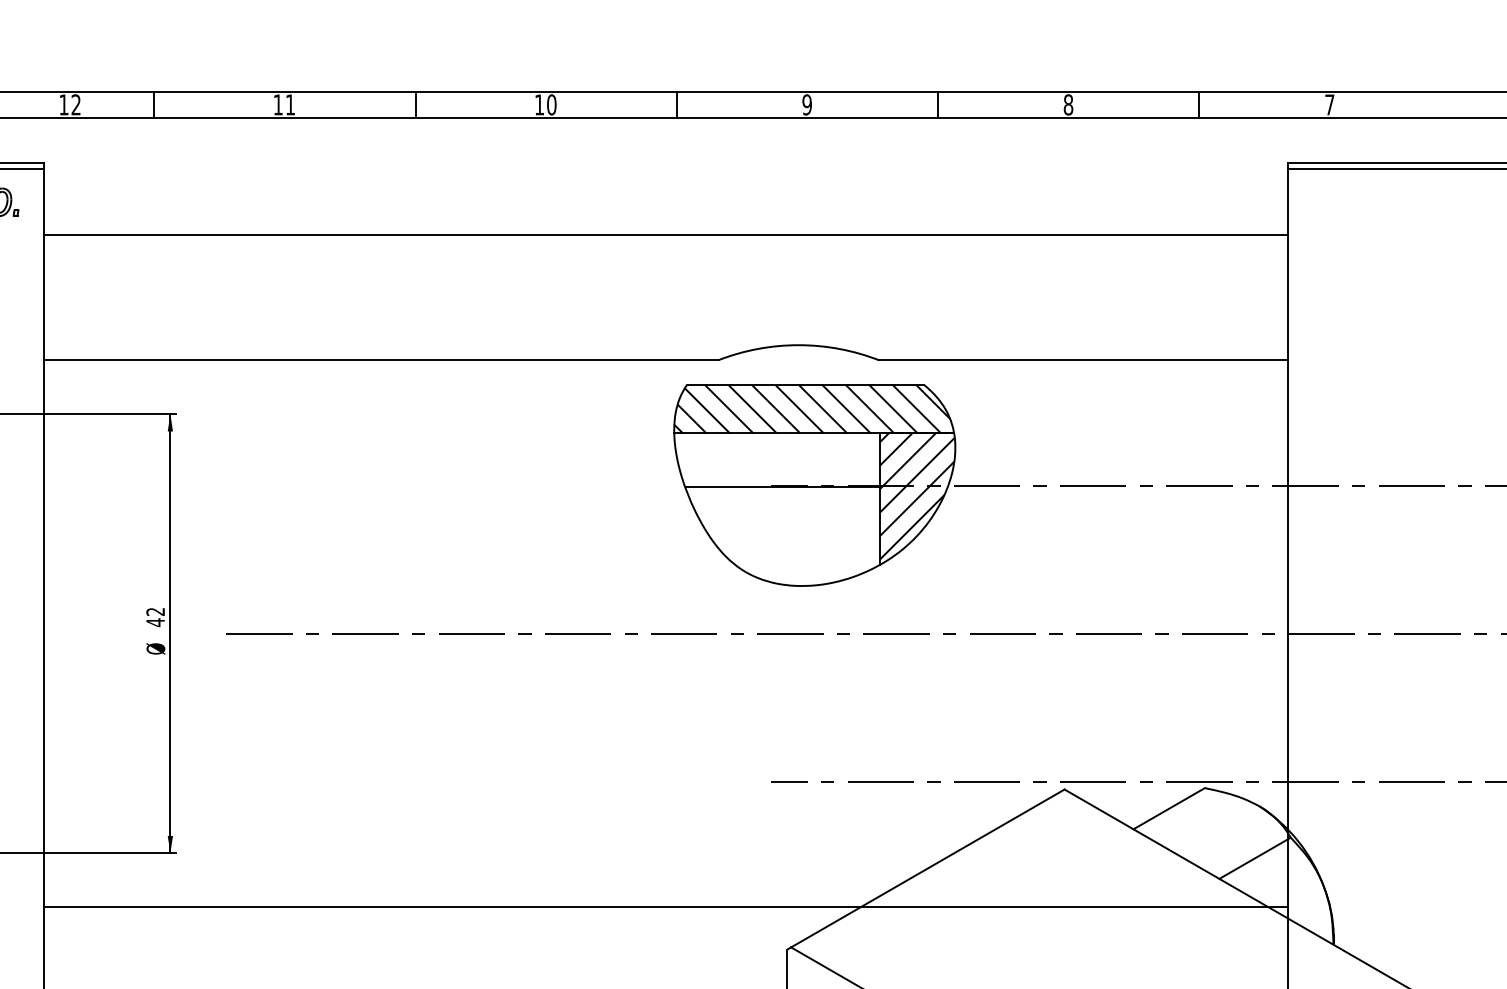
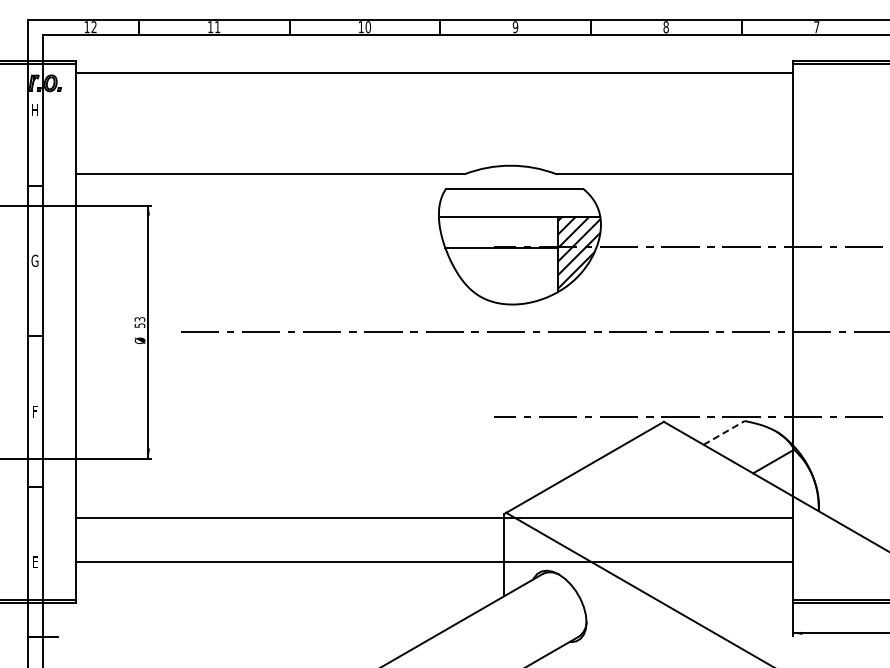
line: (664, 235) -> (433, 73), moved
hatch: (810, 409) -> (517, 202), removed
text: (154, 617) -> (139, 322), 42 -> 53
line: (1169, 807) -> (724, 432), solid -> dashed
line: (664, 906) -> (433, 517), moved

